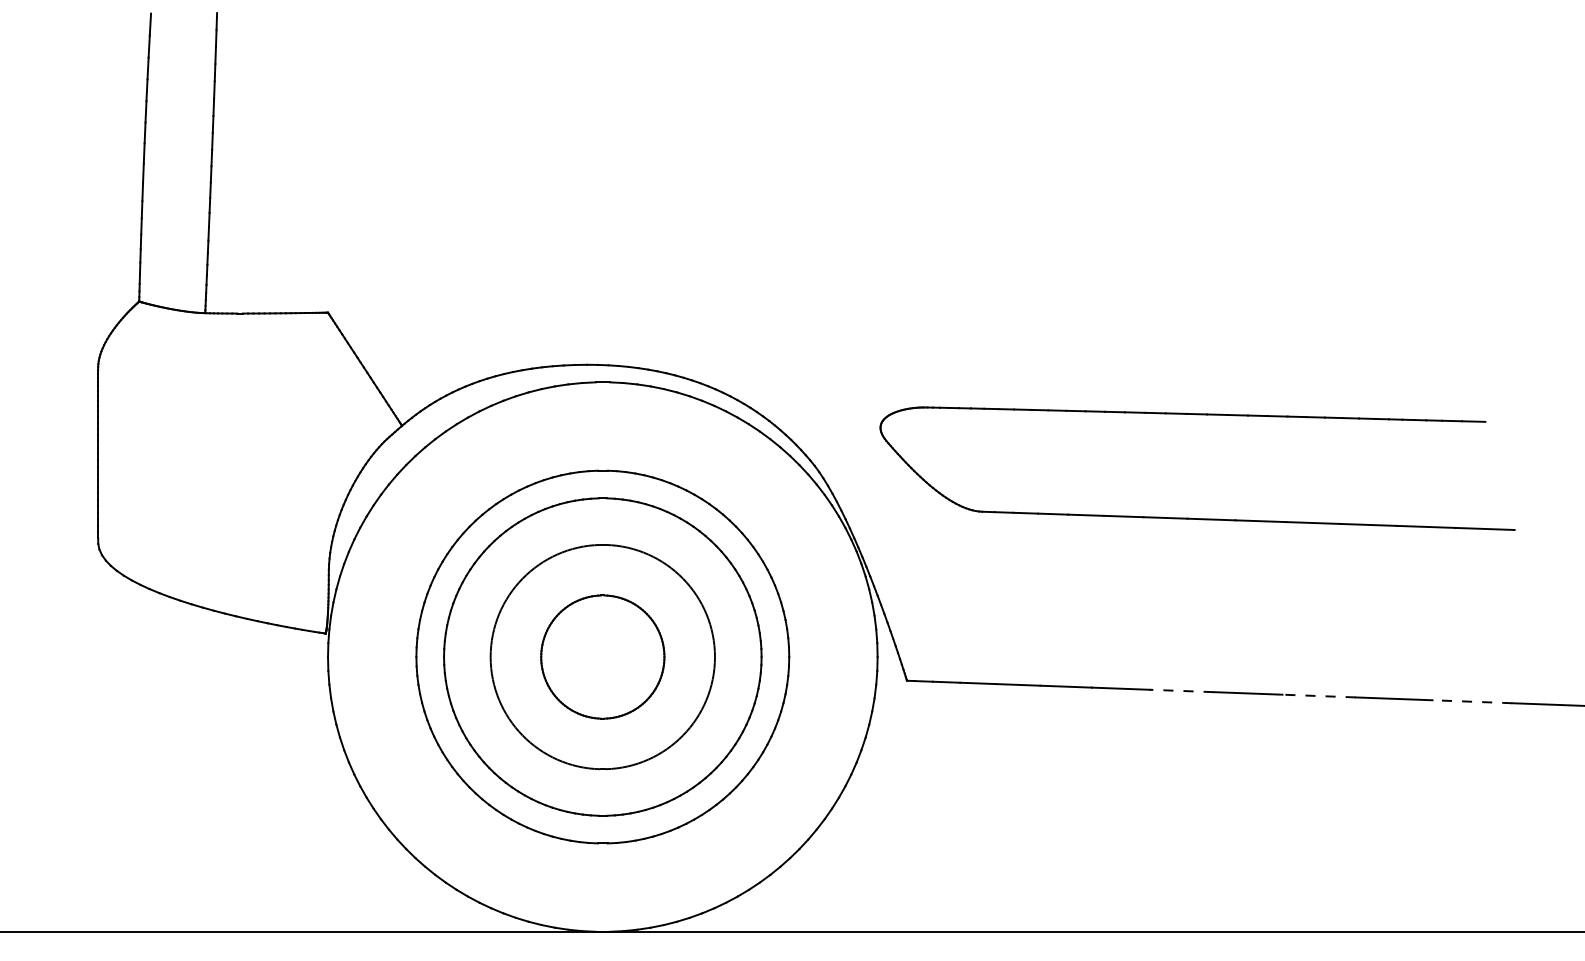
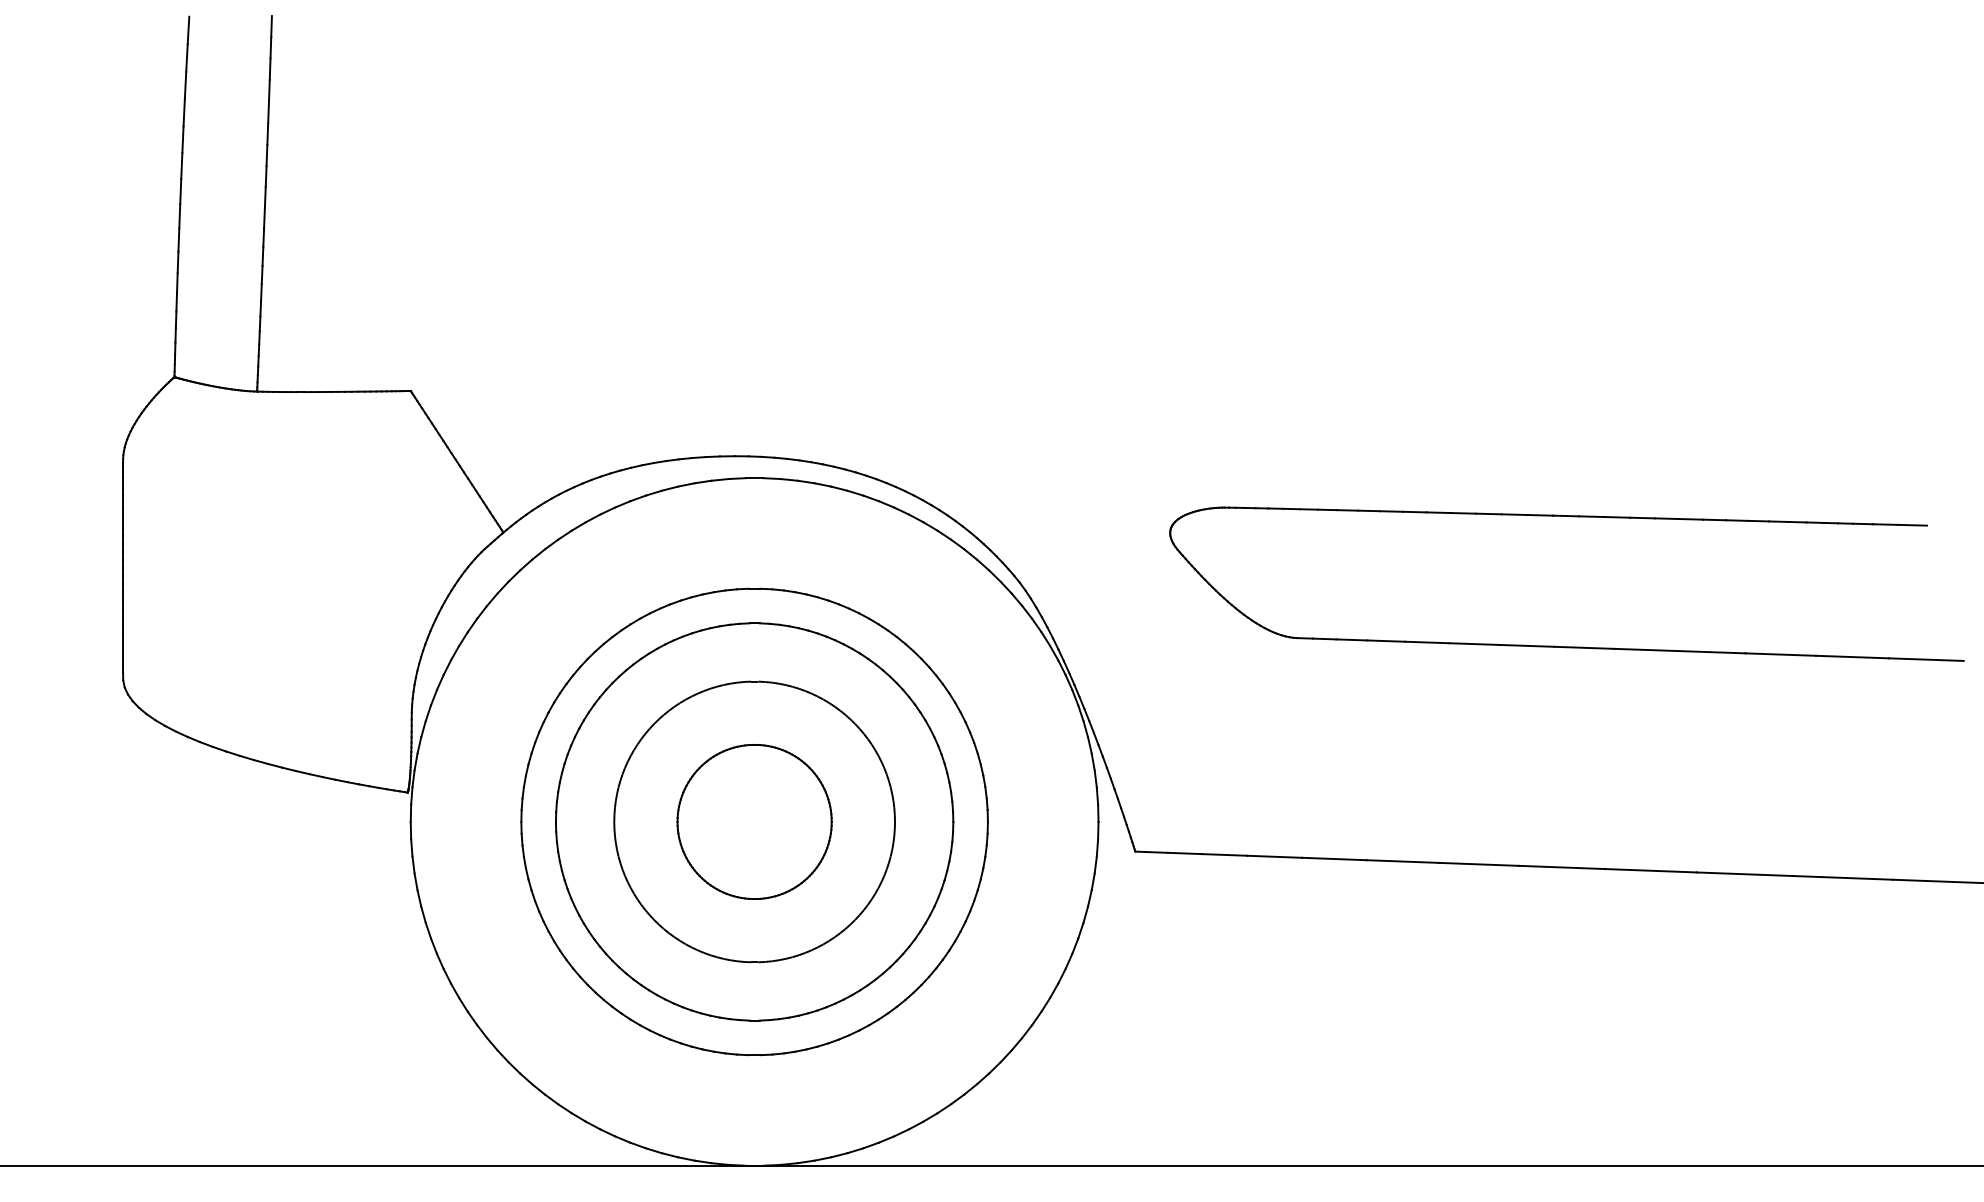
part: (1188, 517) -> (1555, 645), moved
line: (1182, 691) -> (1479, 864), dashed -> solid
line: (1318, 695) -> (1650, 870), dashed -> solid
line: (1472, 701) -> (1842, 877), dashed -> solid

